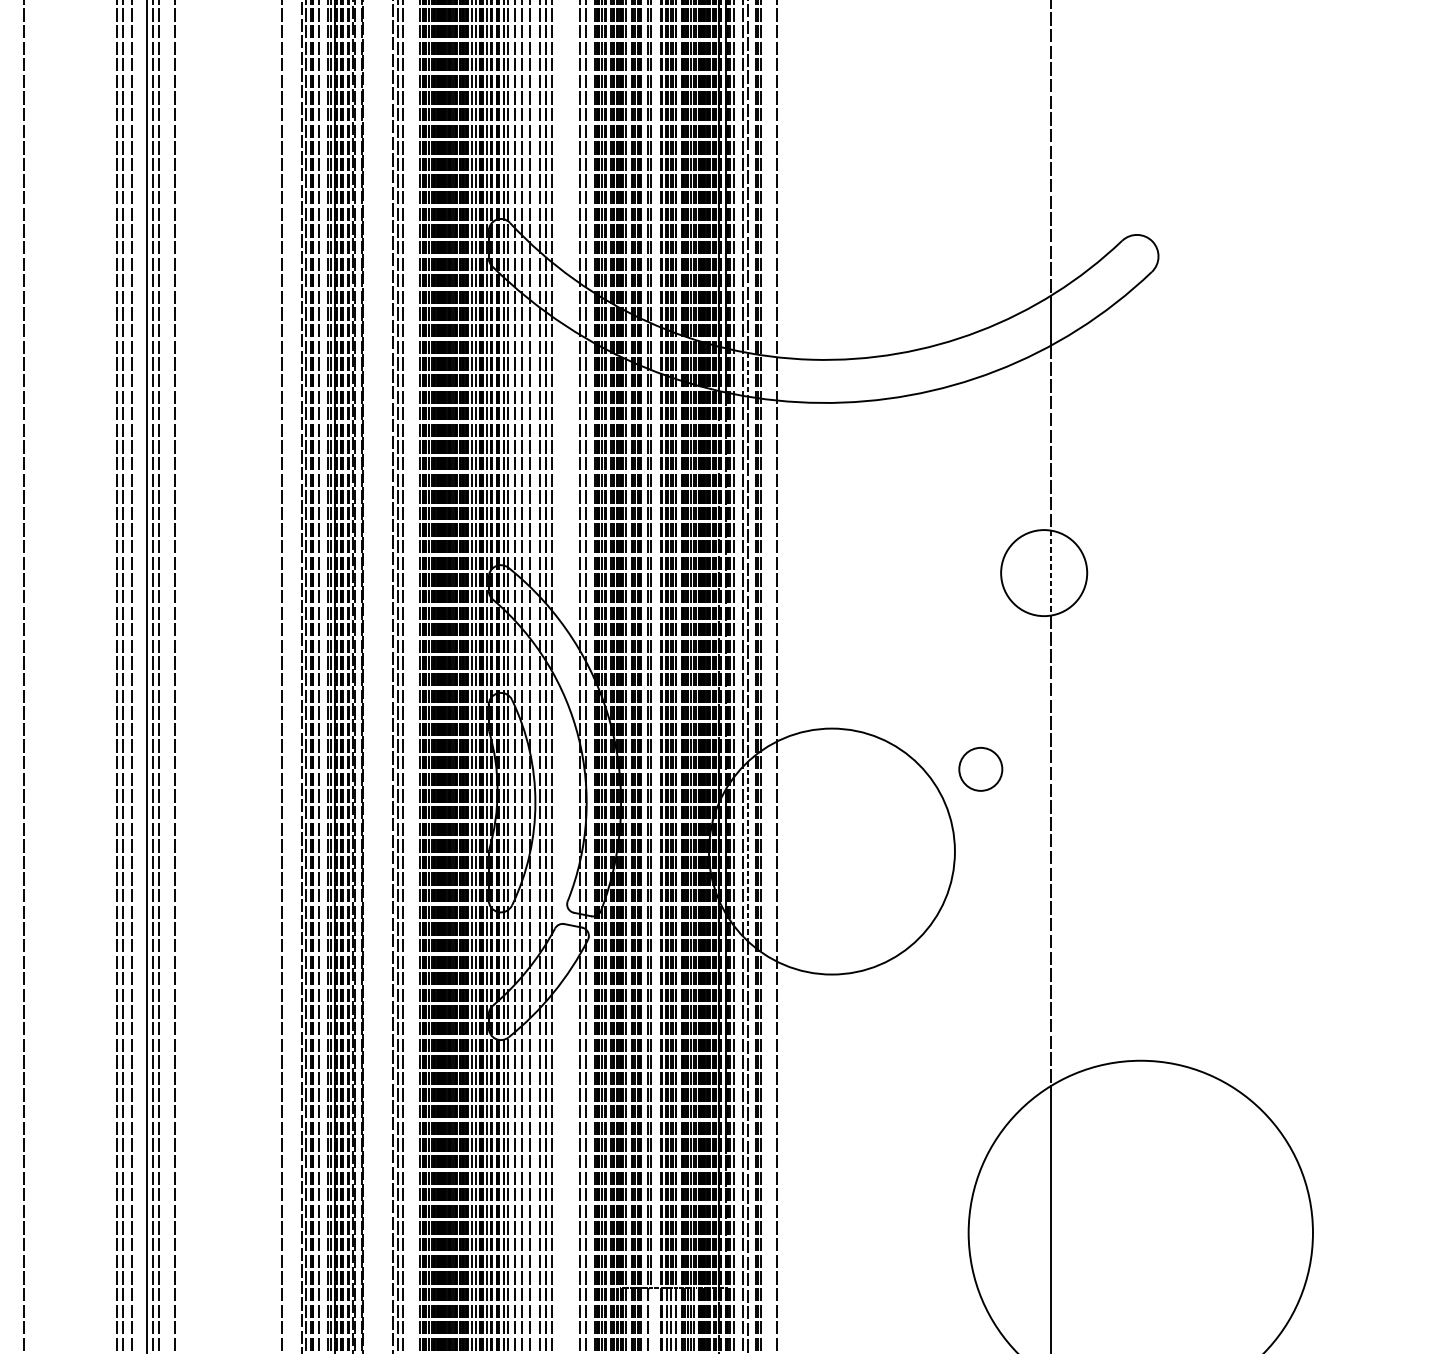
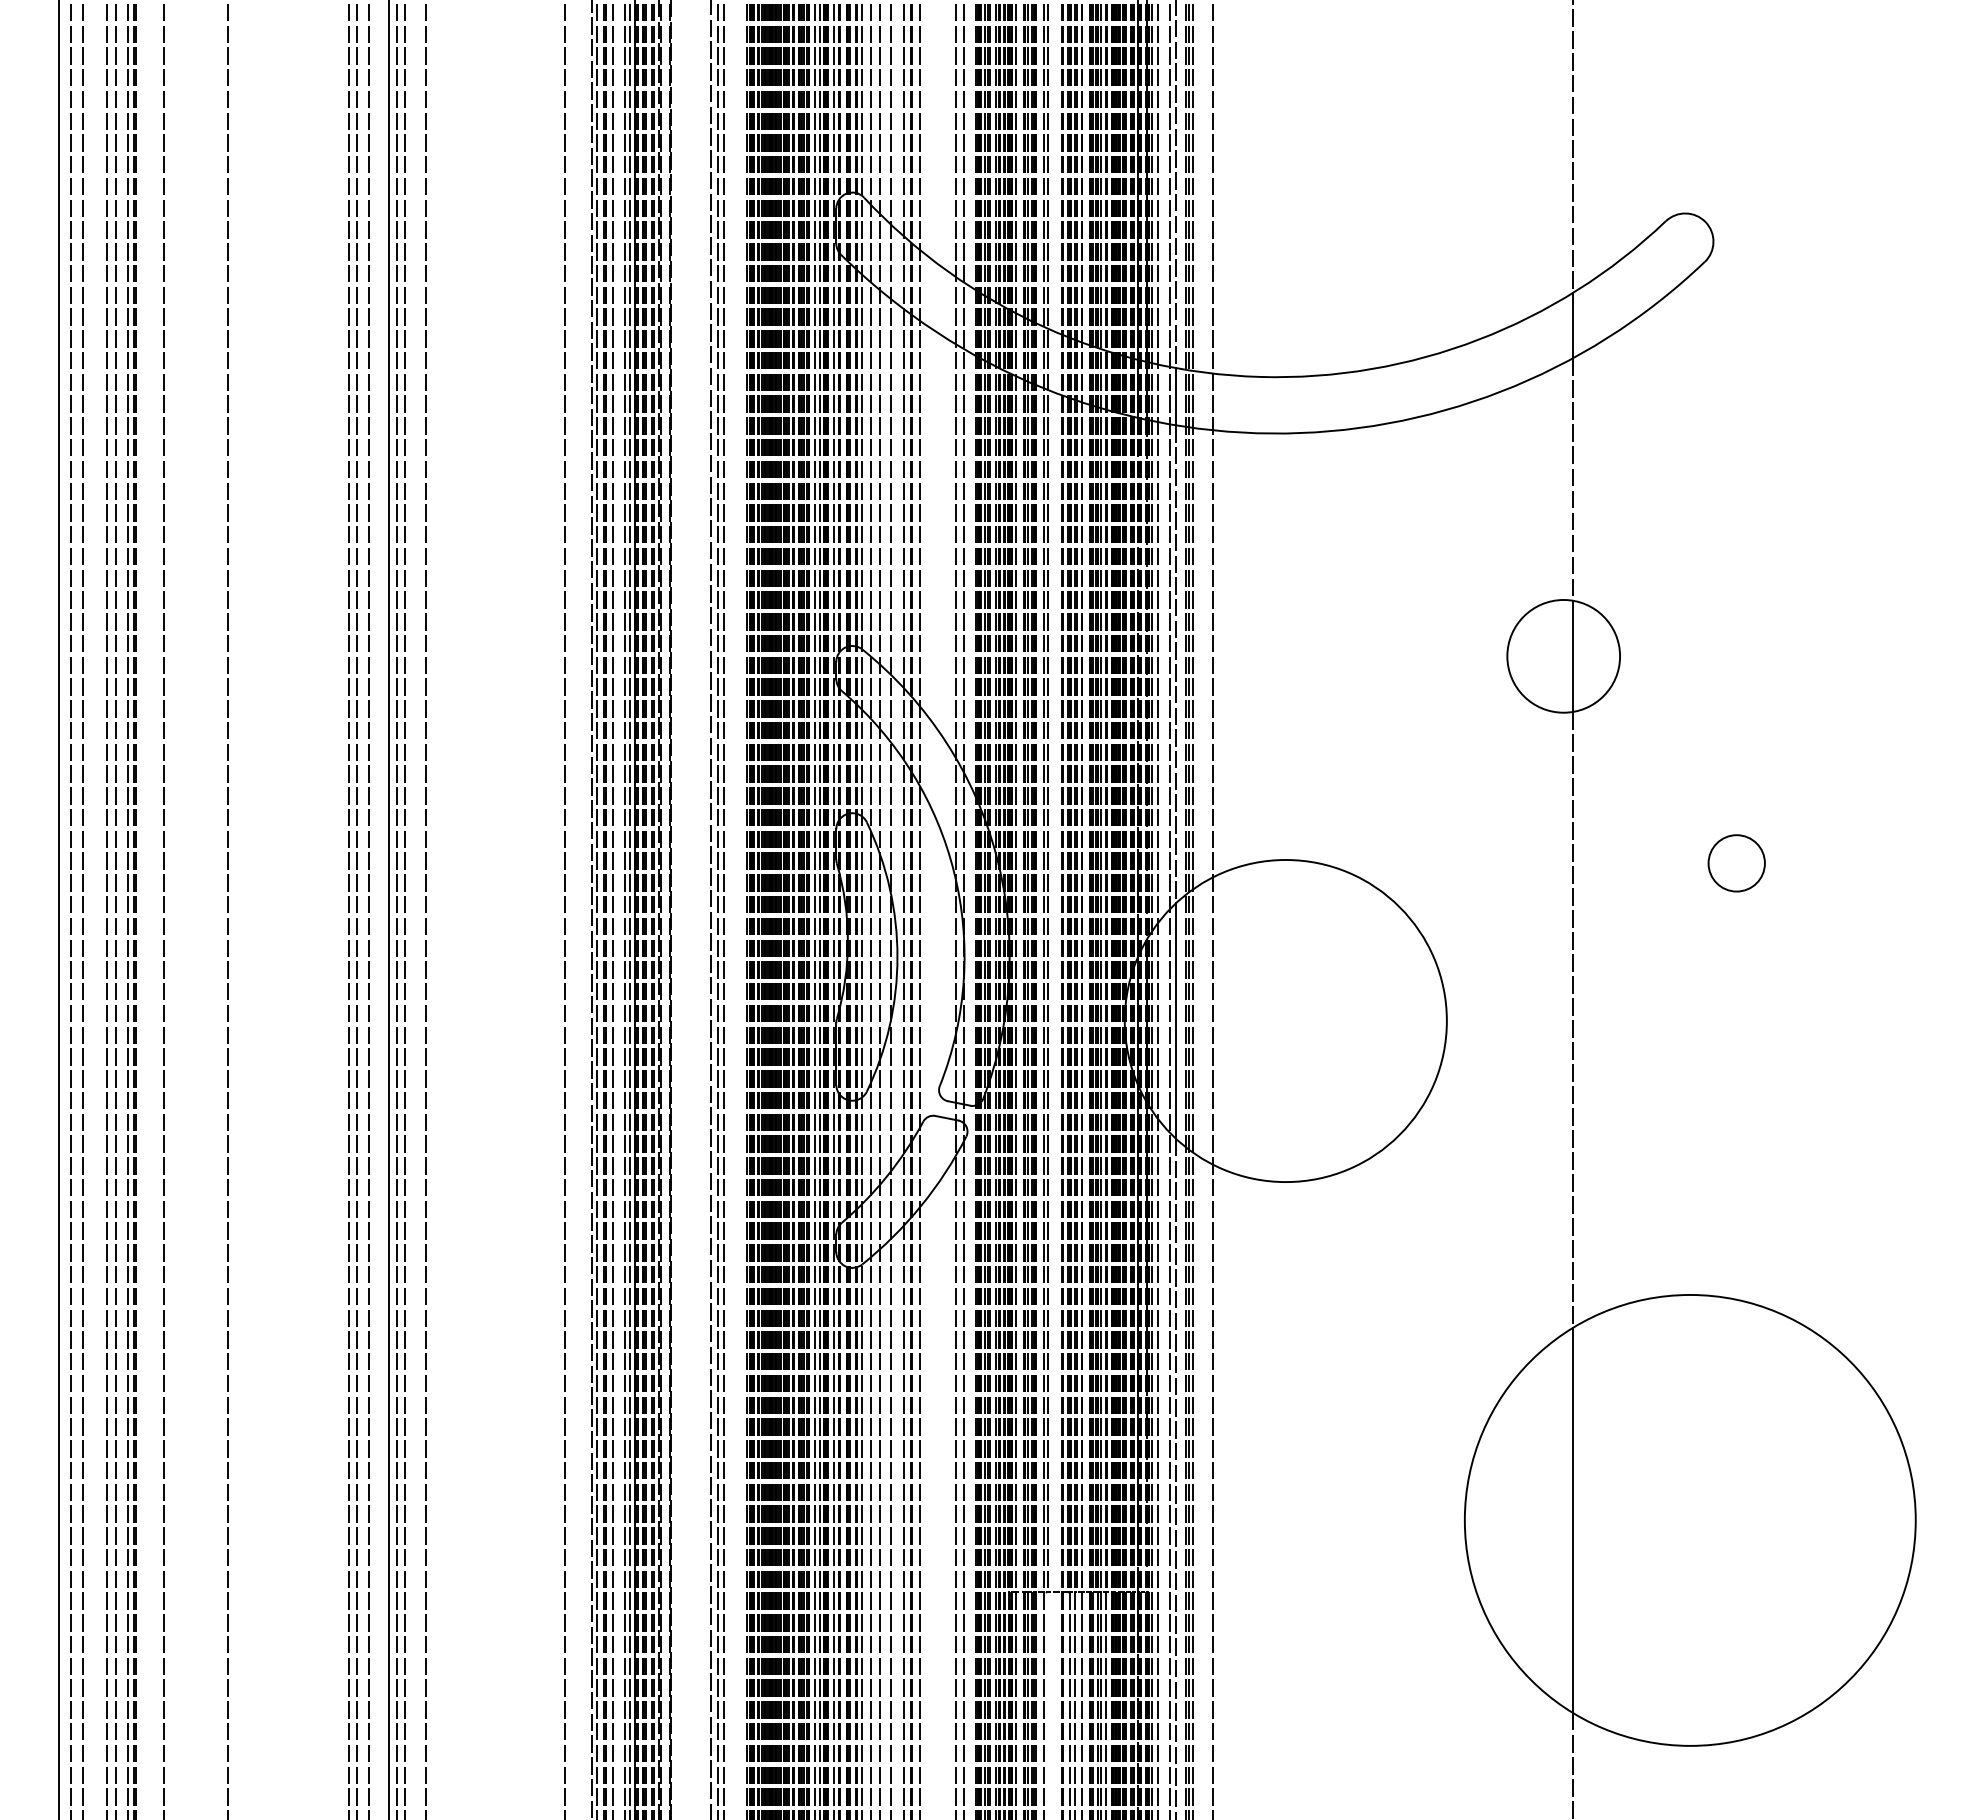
line: (748, 374) -> (1176, 396), dashed -> solid
line: (1050, 573) -> (1572, 656), dashed -> solid
circle: (980, 769) -> (1736, 863), moved
line: (748, 851) -> (1176, 1021), dashed -> solid

